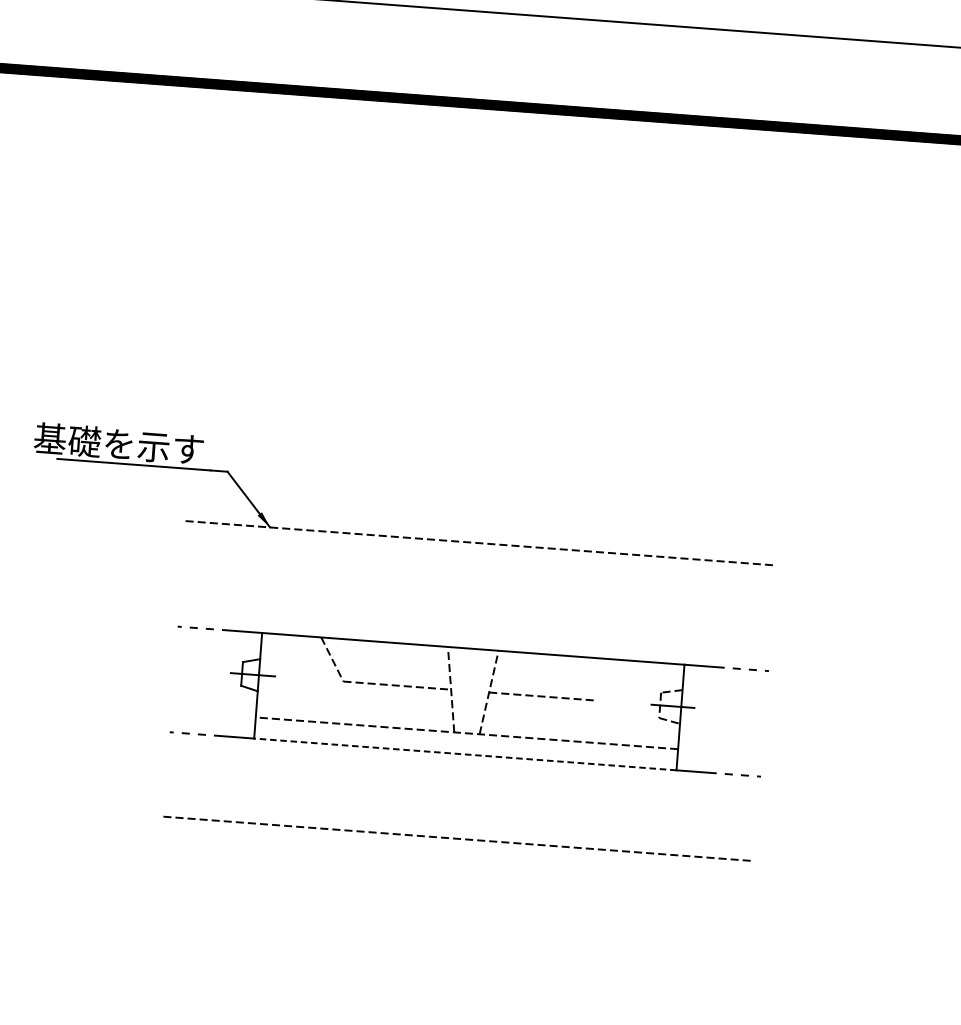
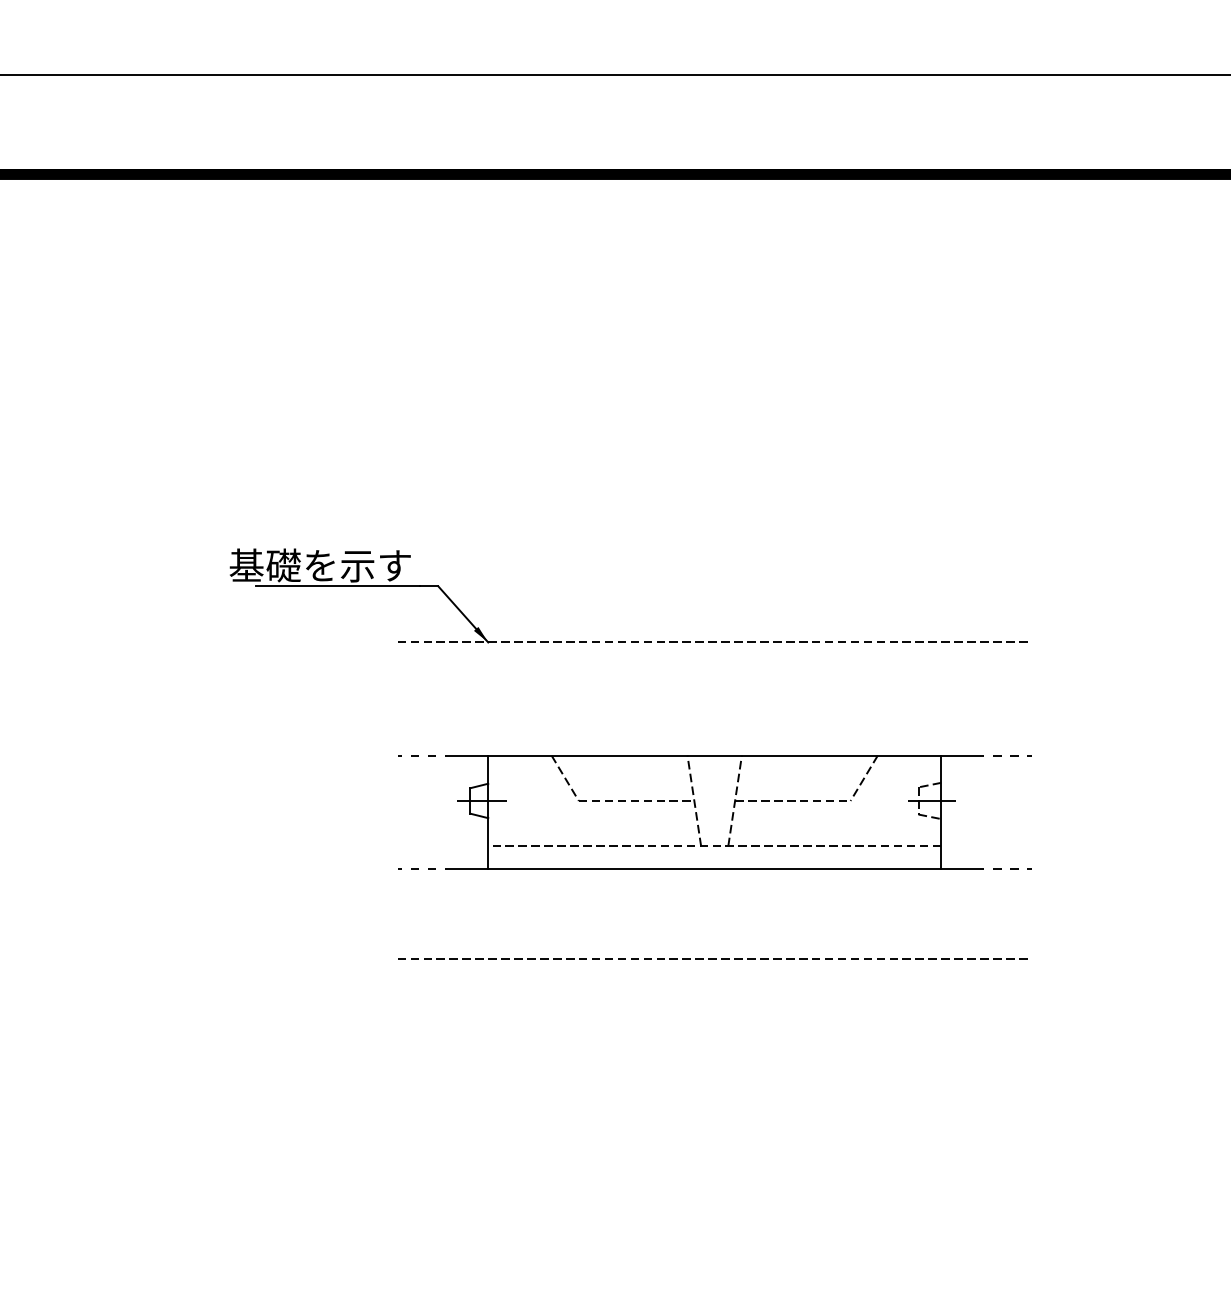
line: (610, 679) -> (863, 777), added
line: (465, 754) -> (714, 868), dashed -> solid

